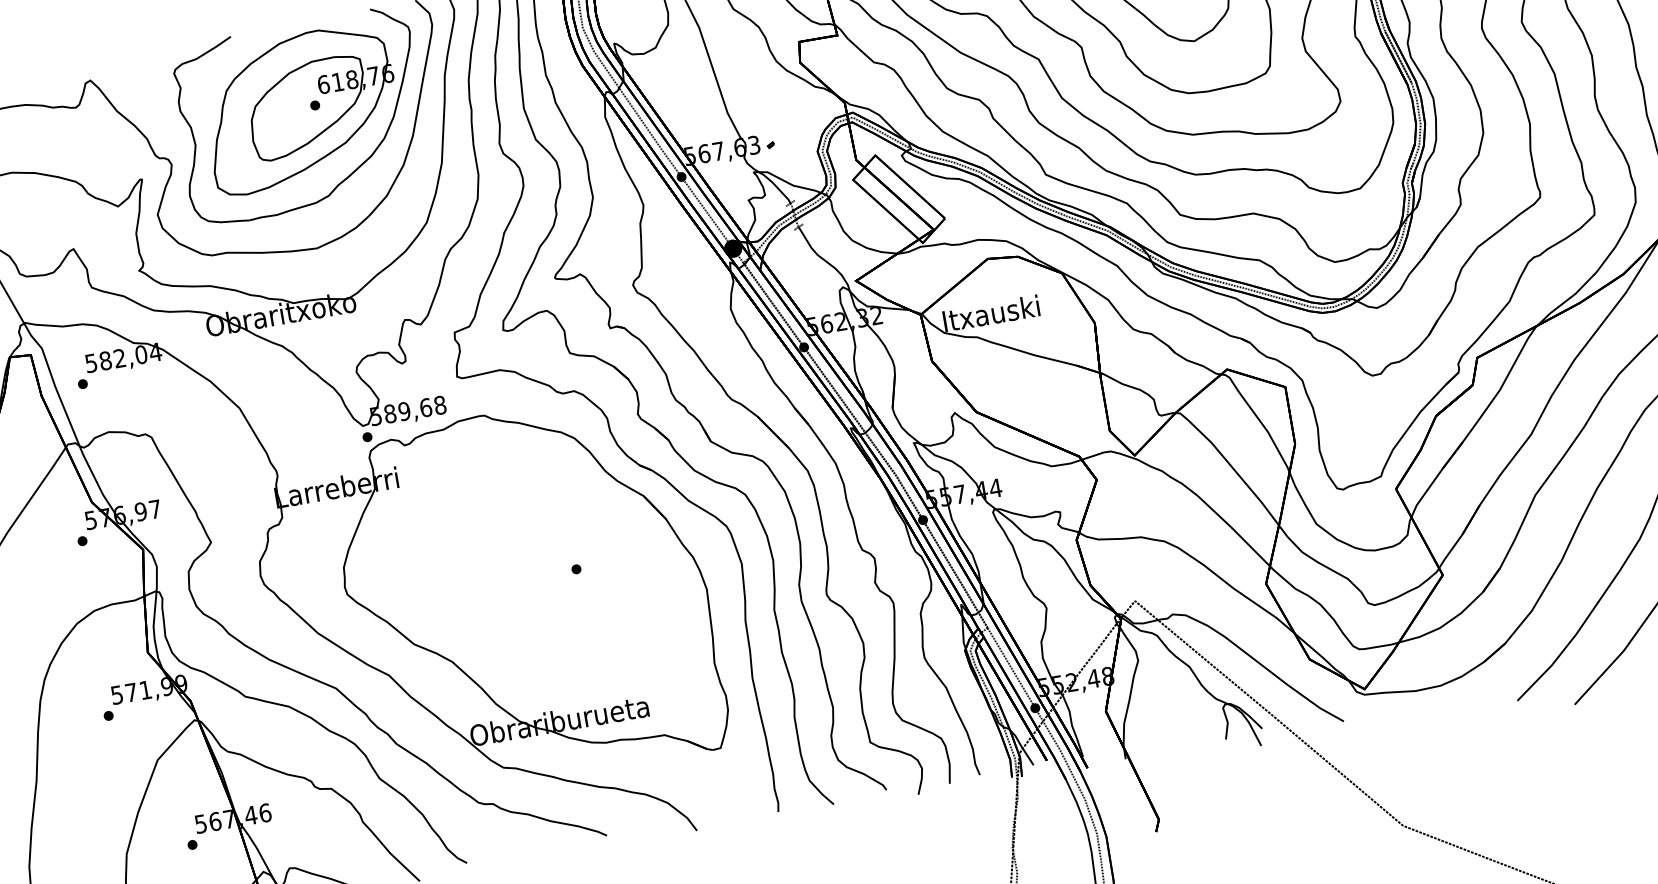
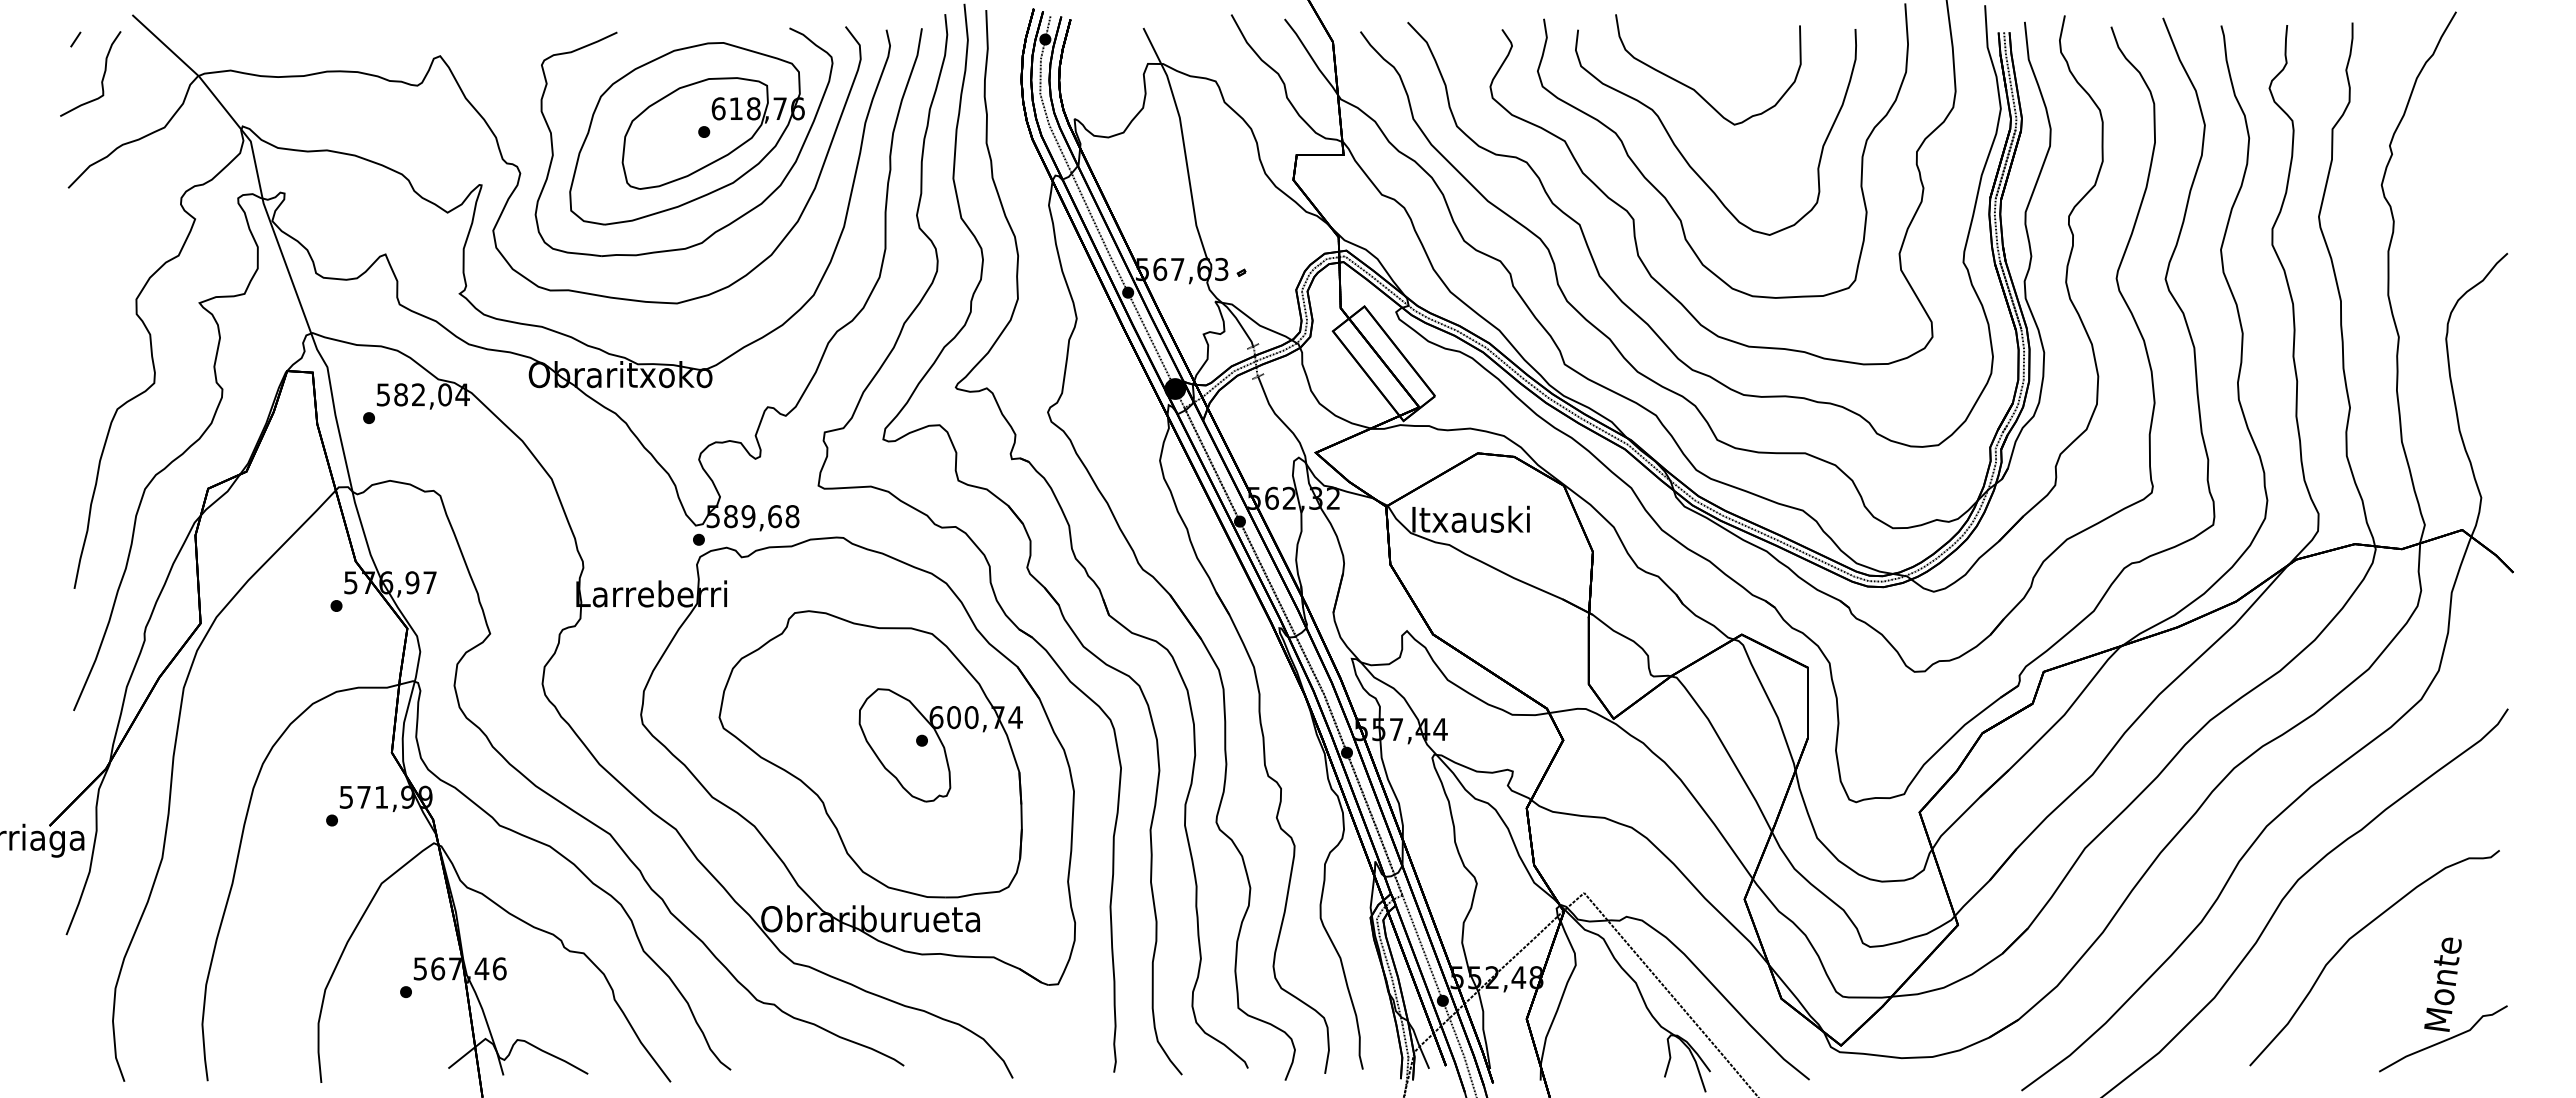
part: (536, 587) -> (870, 754), added

